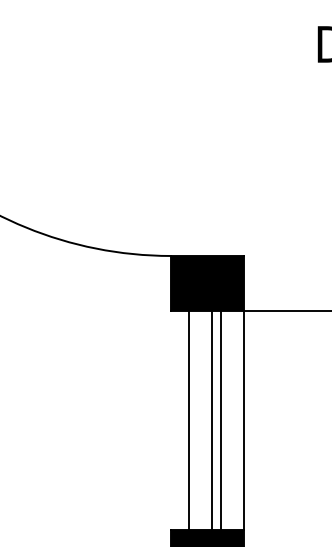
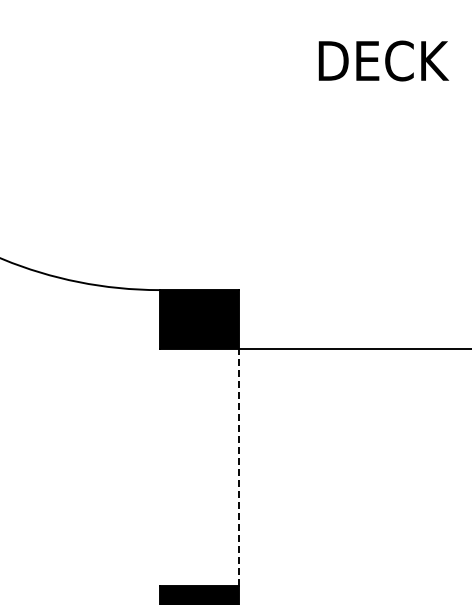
line: (189, 419) -> (179, 467), removed
line: (212, 419) -> (204, 467), removed
line: (220, 419) -> (213, 467), removed
line: (243, 419) -> (238, 467), solid -> dashed

